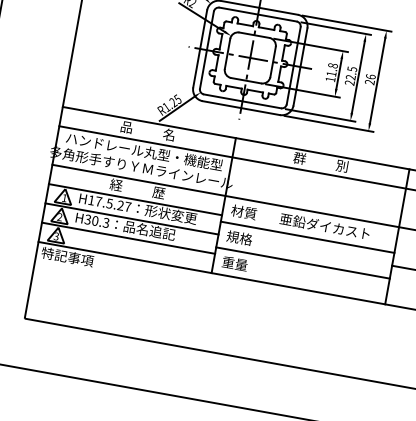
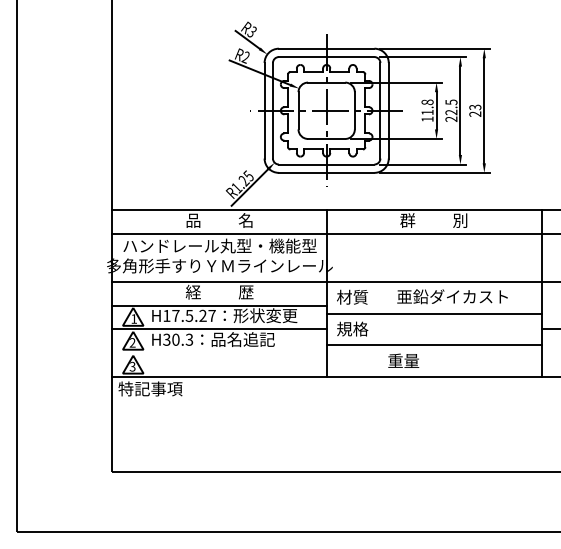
text: (370, 76) -> (475, 107), 26 -> 23
line: (128, 238) -> (219, 353), removed
text: (234, 263) -> (403, 360), moved

